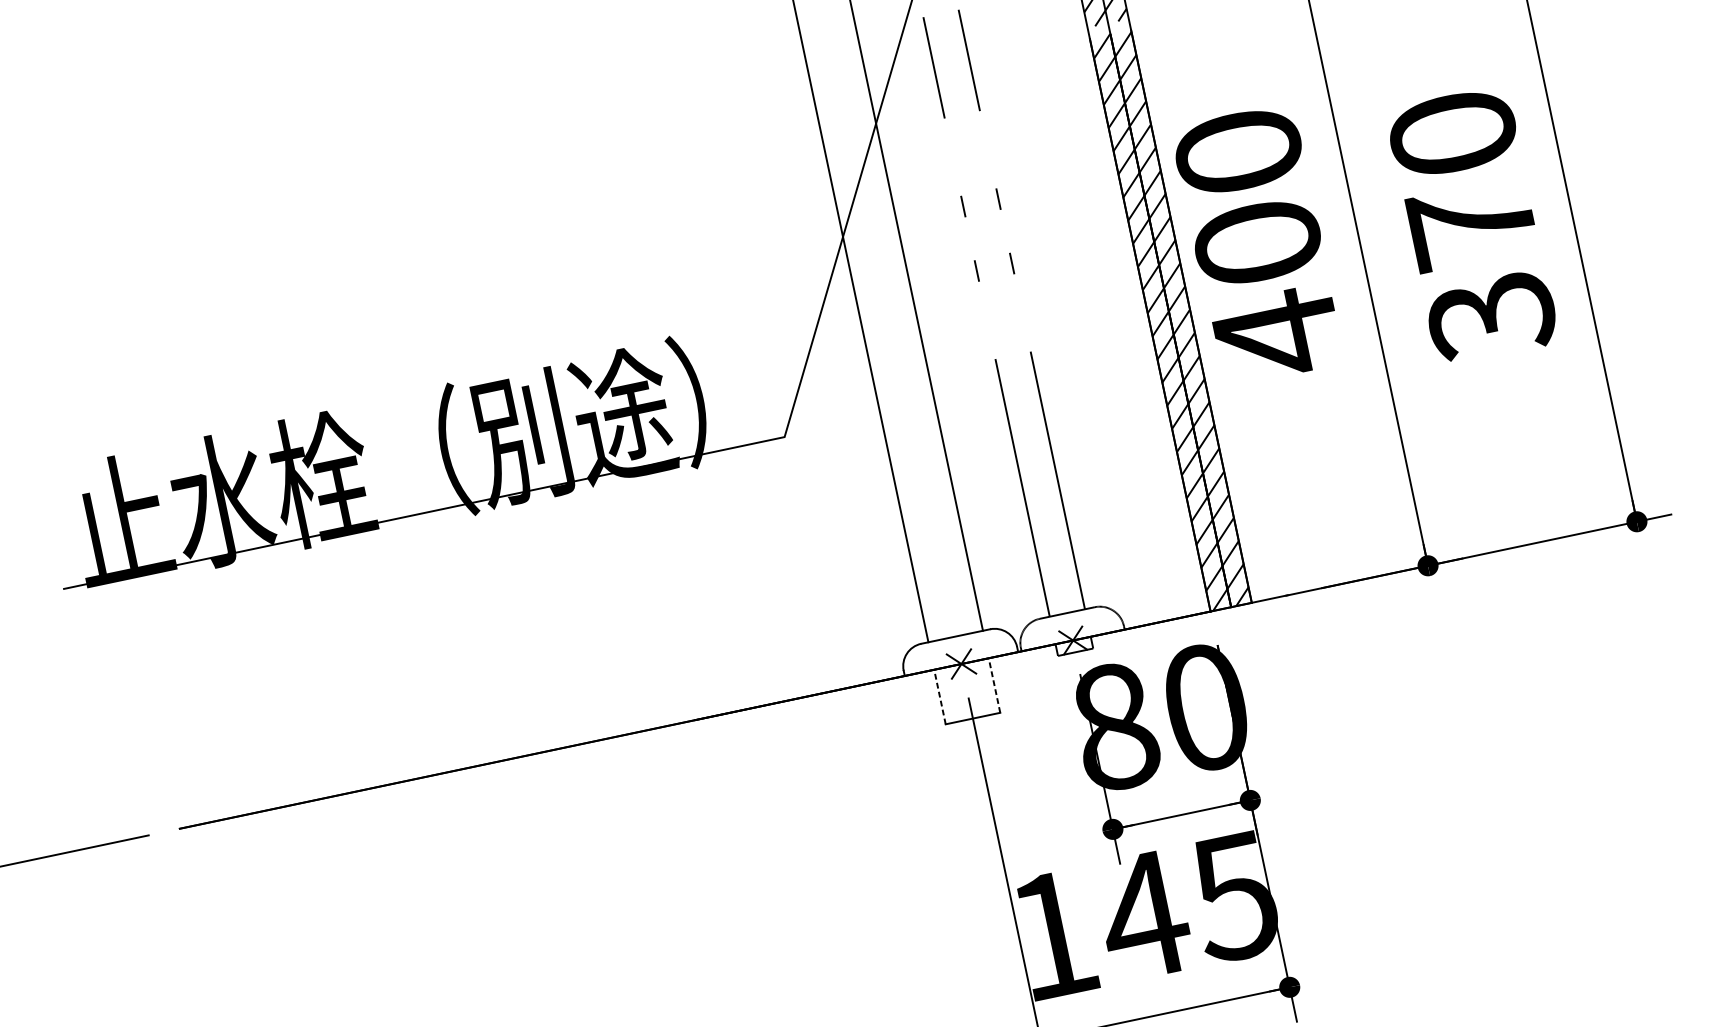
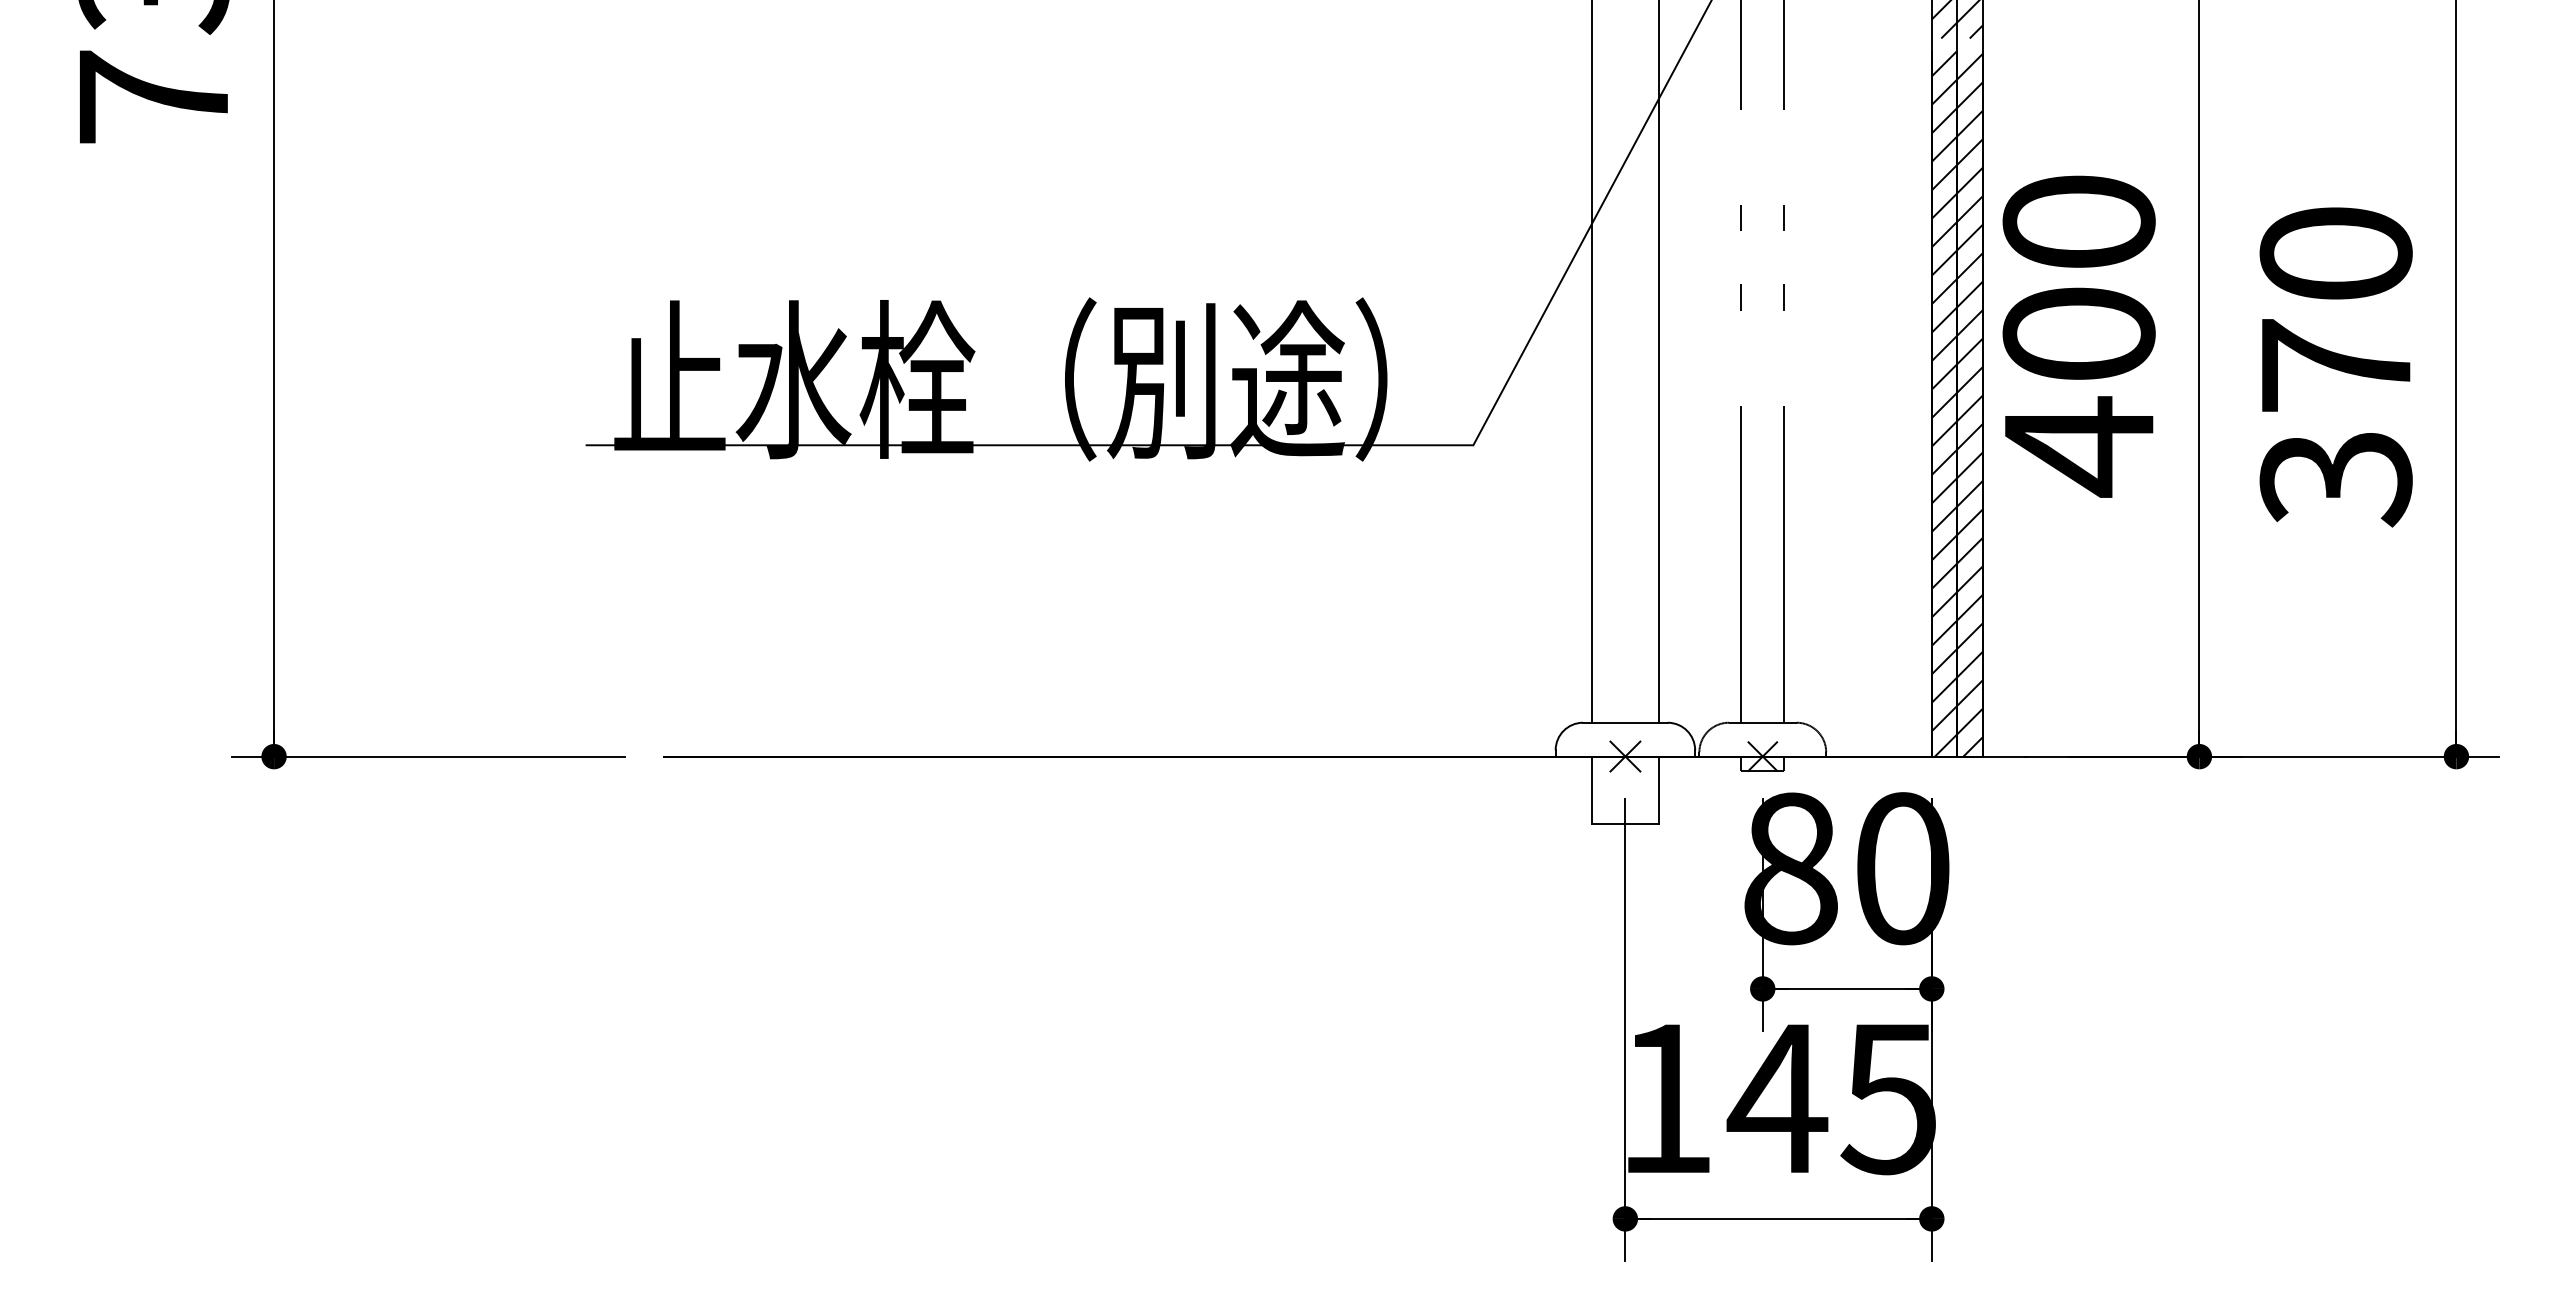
line: (994, 685) -> (1658, 790), dashed -> solid
line: (939, 697) -> (1591, 790), dashed -> solid

